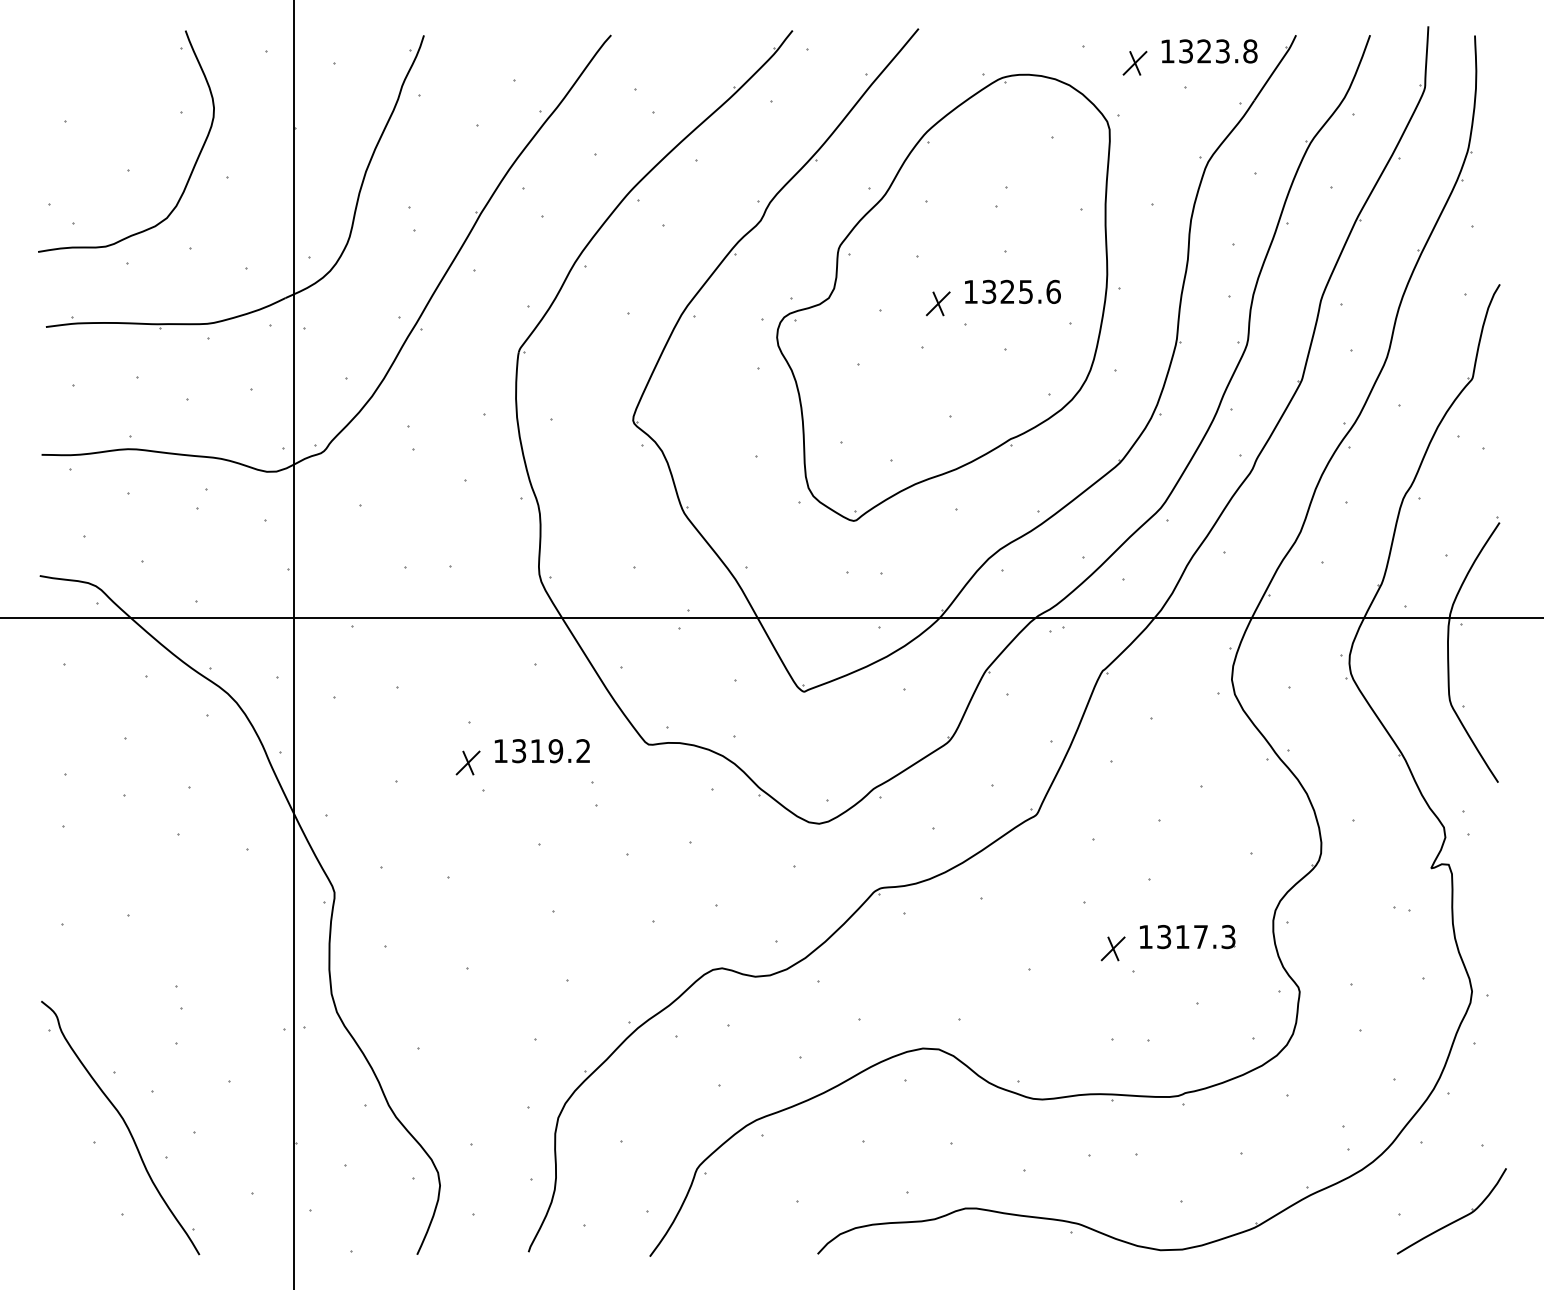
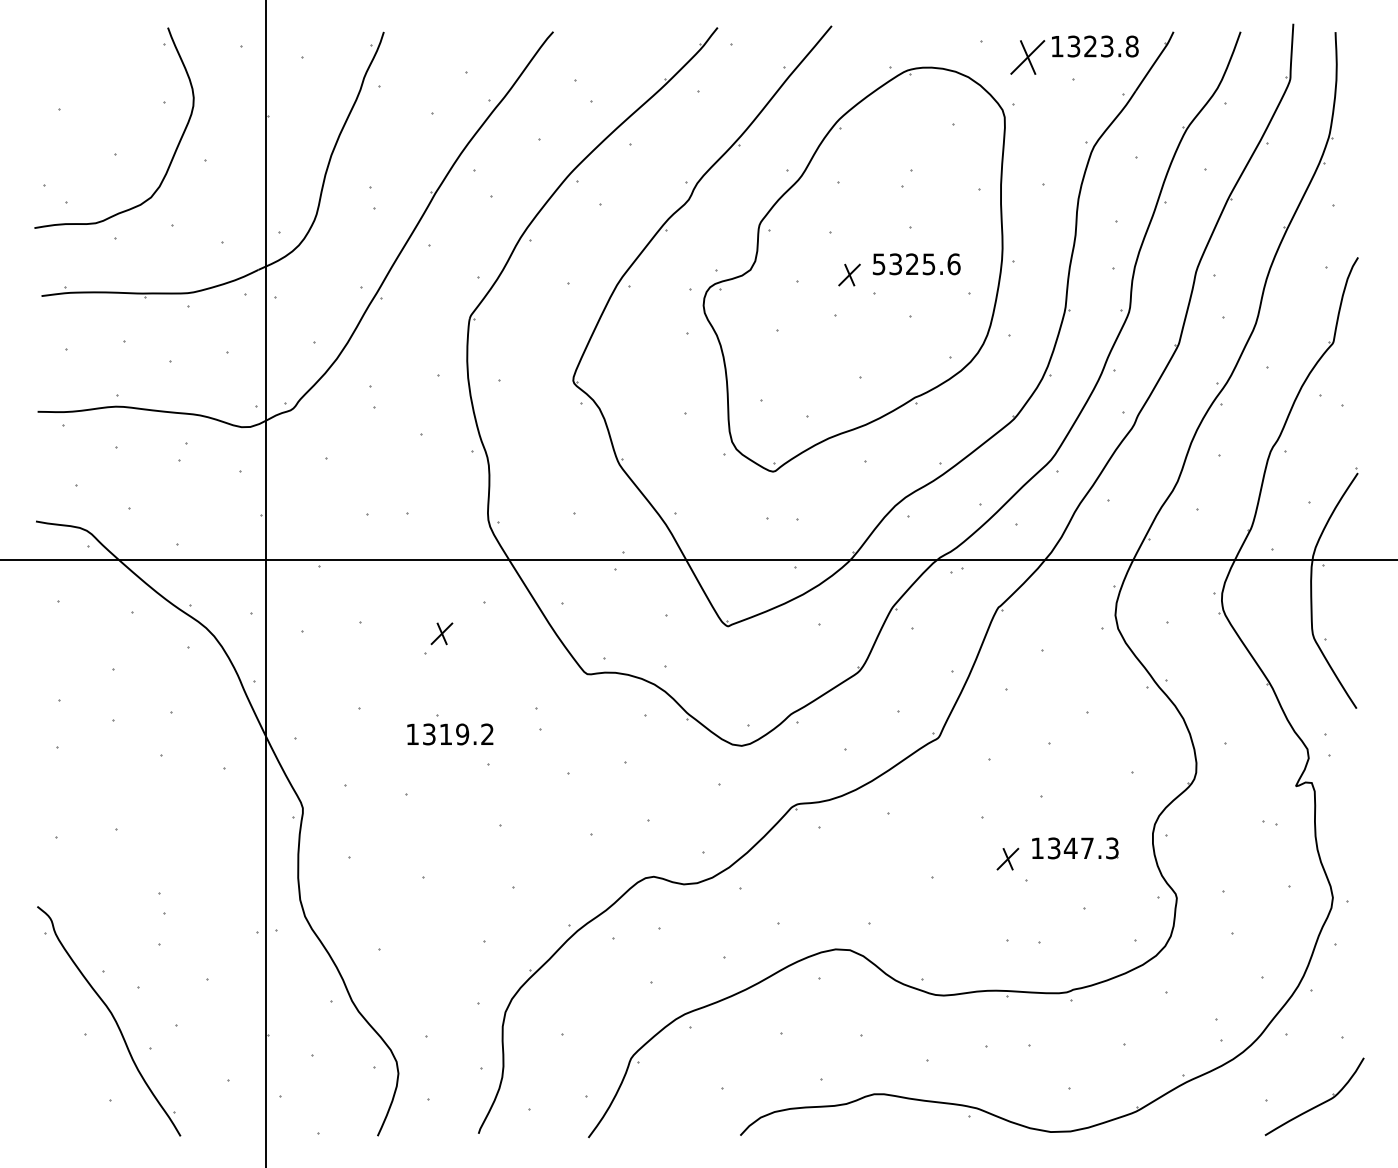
part: (1134, 62) -> (1027, 56), size x1.6
text: (970, 292) -> (878, 264), 1325.6 -> 5325.6
text: (541, 751) -> (449, 734), moved
part: (467, 762) -> (441, 633), moved
text: (1182, 936) -> (1070, 847), 1317.3 -> 1347.3

